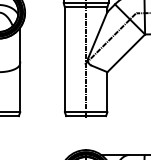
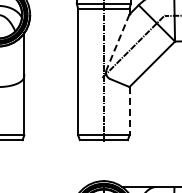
line: (97, 35) -> (117, 42), solid -> dashed
line: (107, 92) -> (129, 111), solid -> dashed

